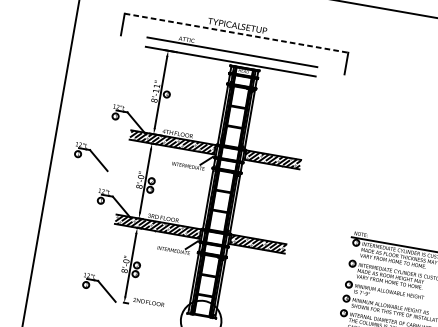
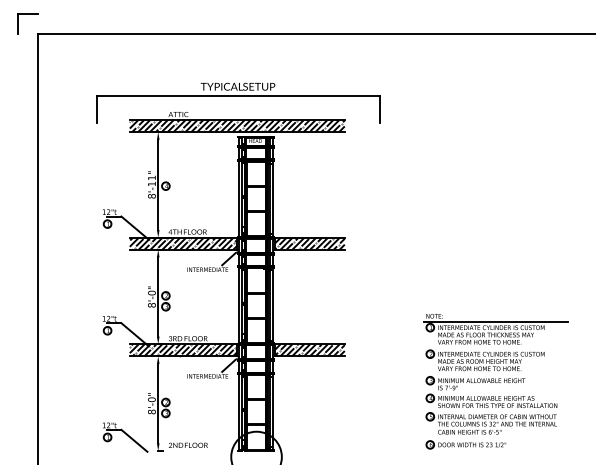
line: (236, 32) -> (238, 95), dashed -> solid
hatch: (230, 57) -> (236, 126), added
part: (92, 156) -> (87, 278), removed

